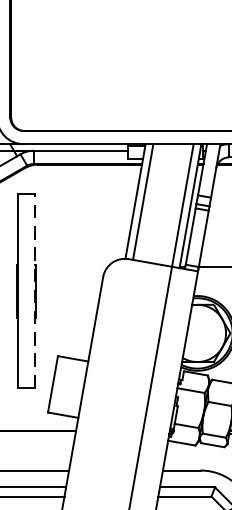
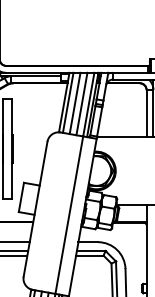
line: (155, 203) -> (74, 103), added
line: (168, 203) -> (81, 103), added
line: (35, 290) -> (12, 148), dashed -> solid

